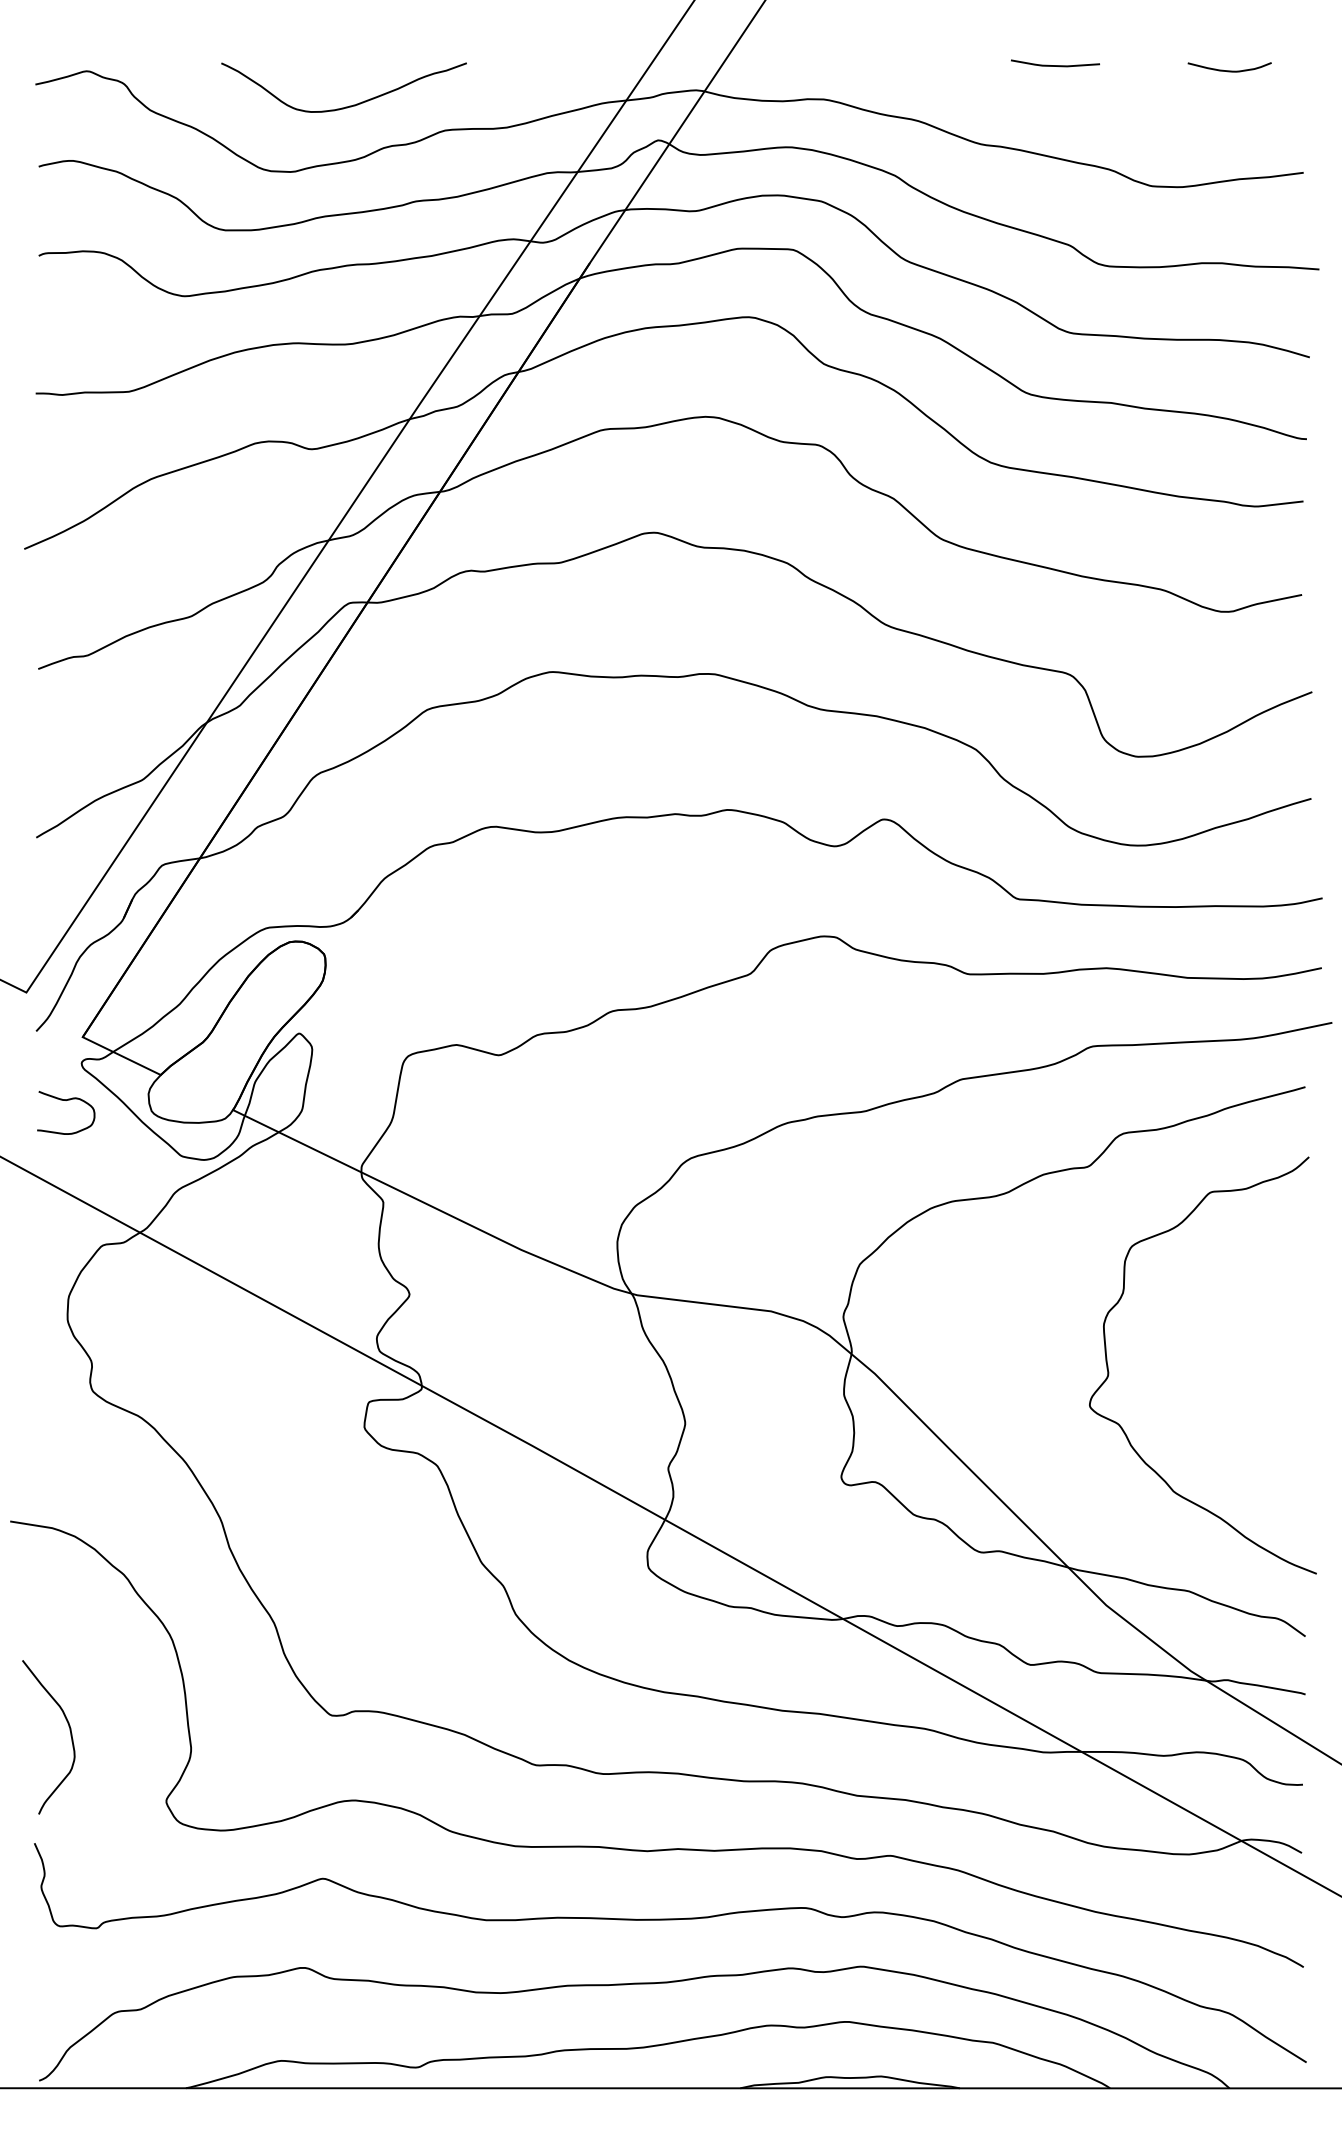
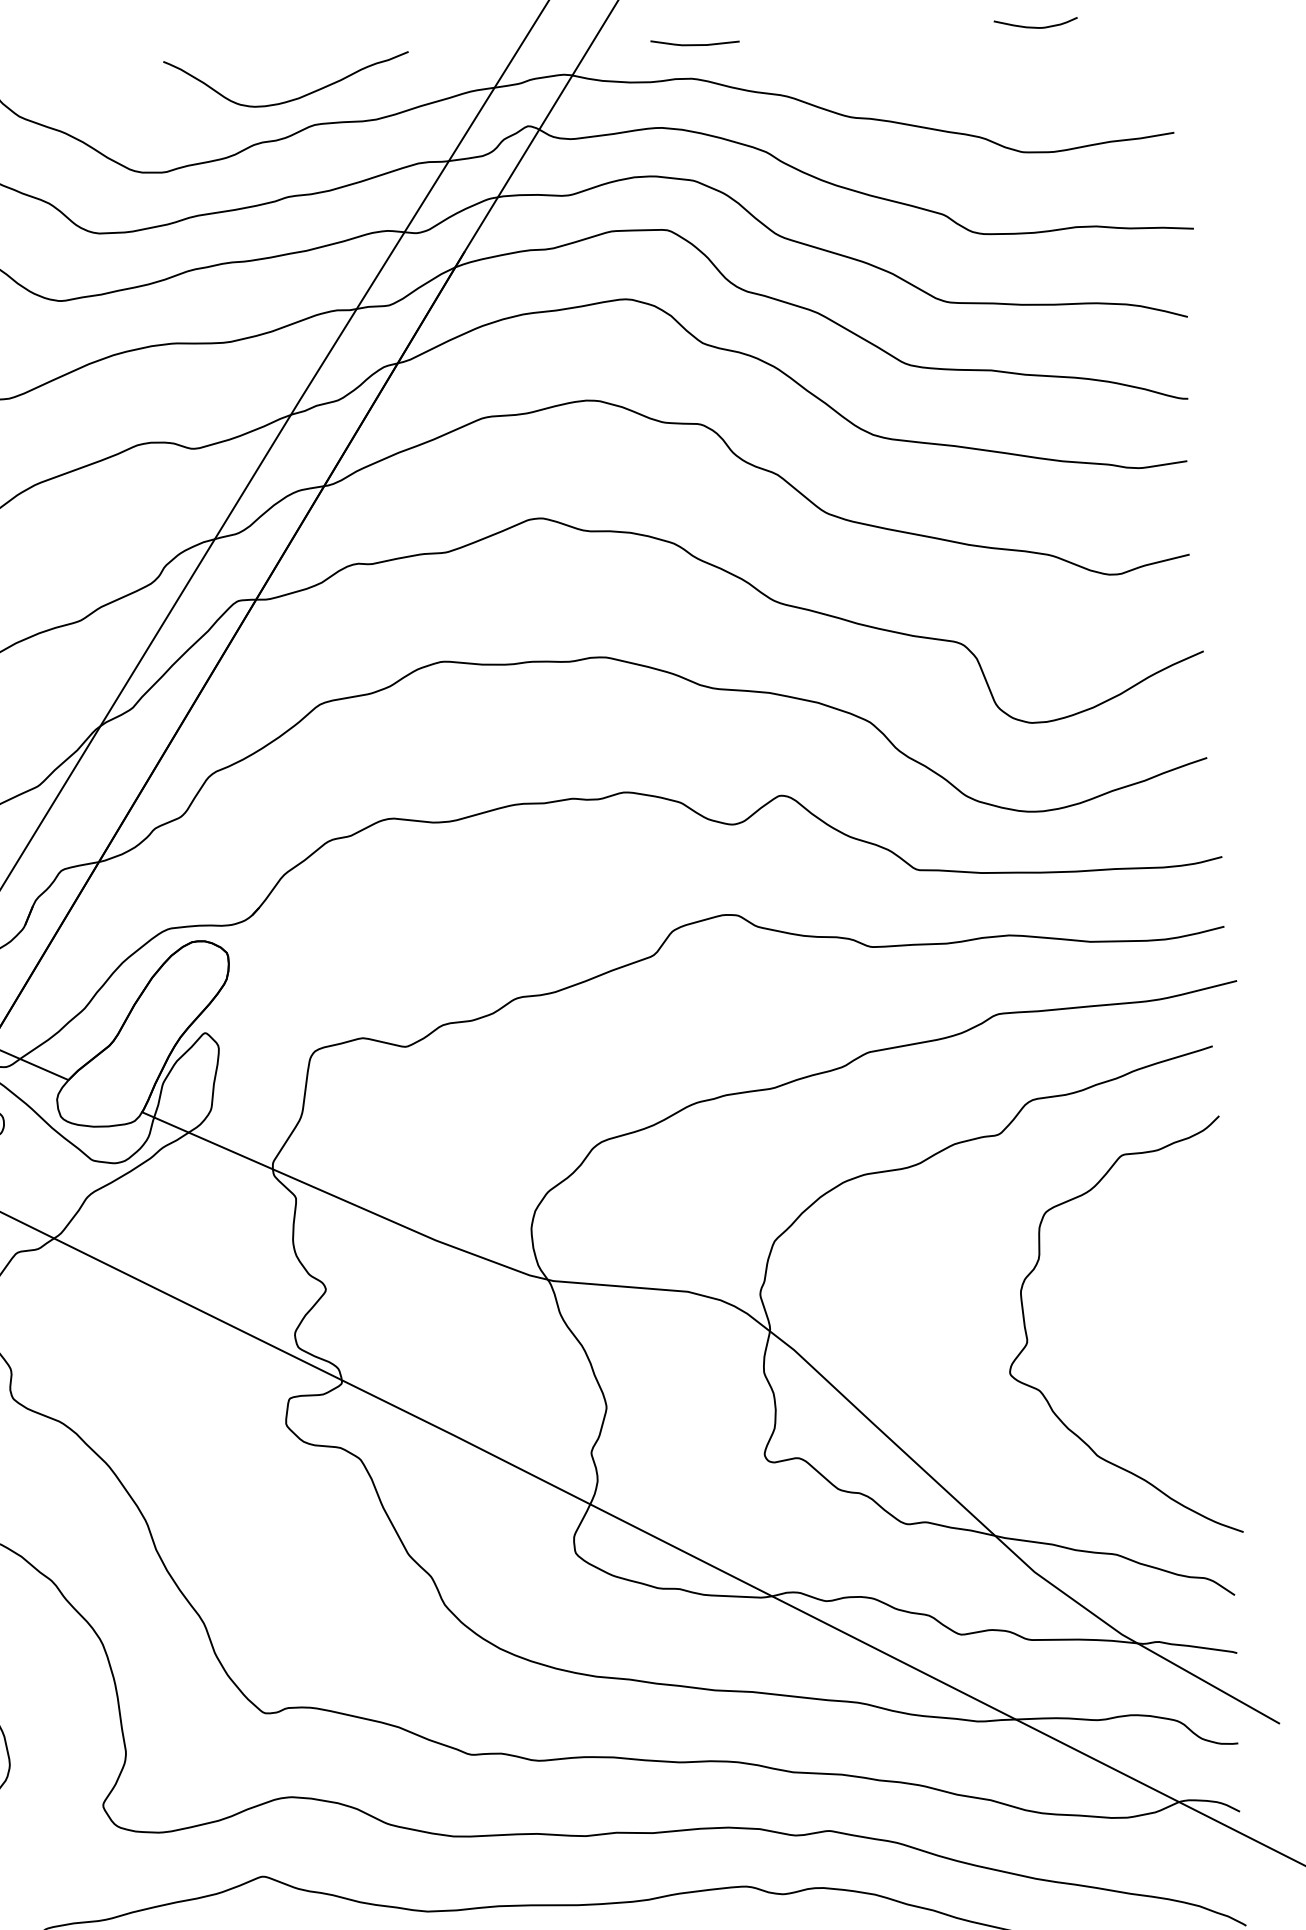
line: (1055, 65) -> (695, 44), moved
curve: (1229, 70) -> (1035, 26), moved
curve: (349, 105) -> (293, 98), moved

